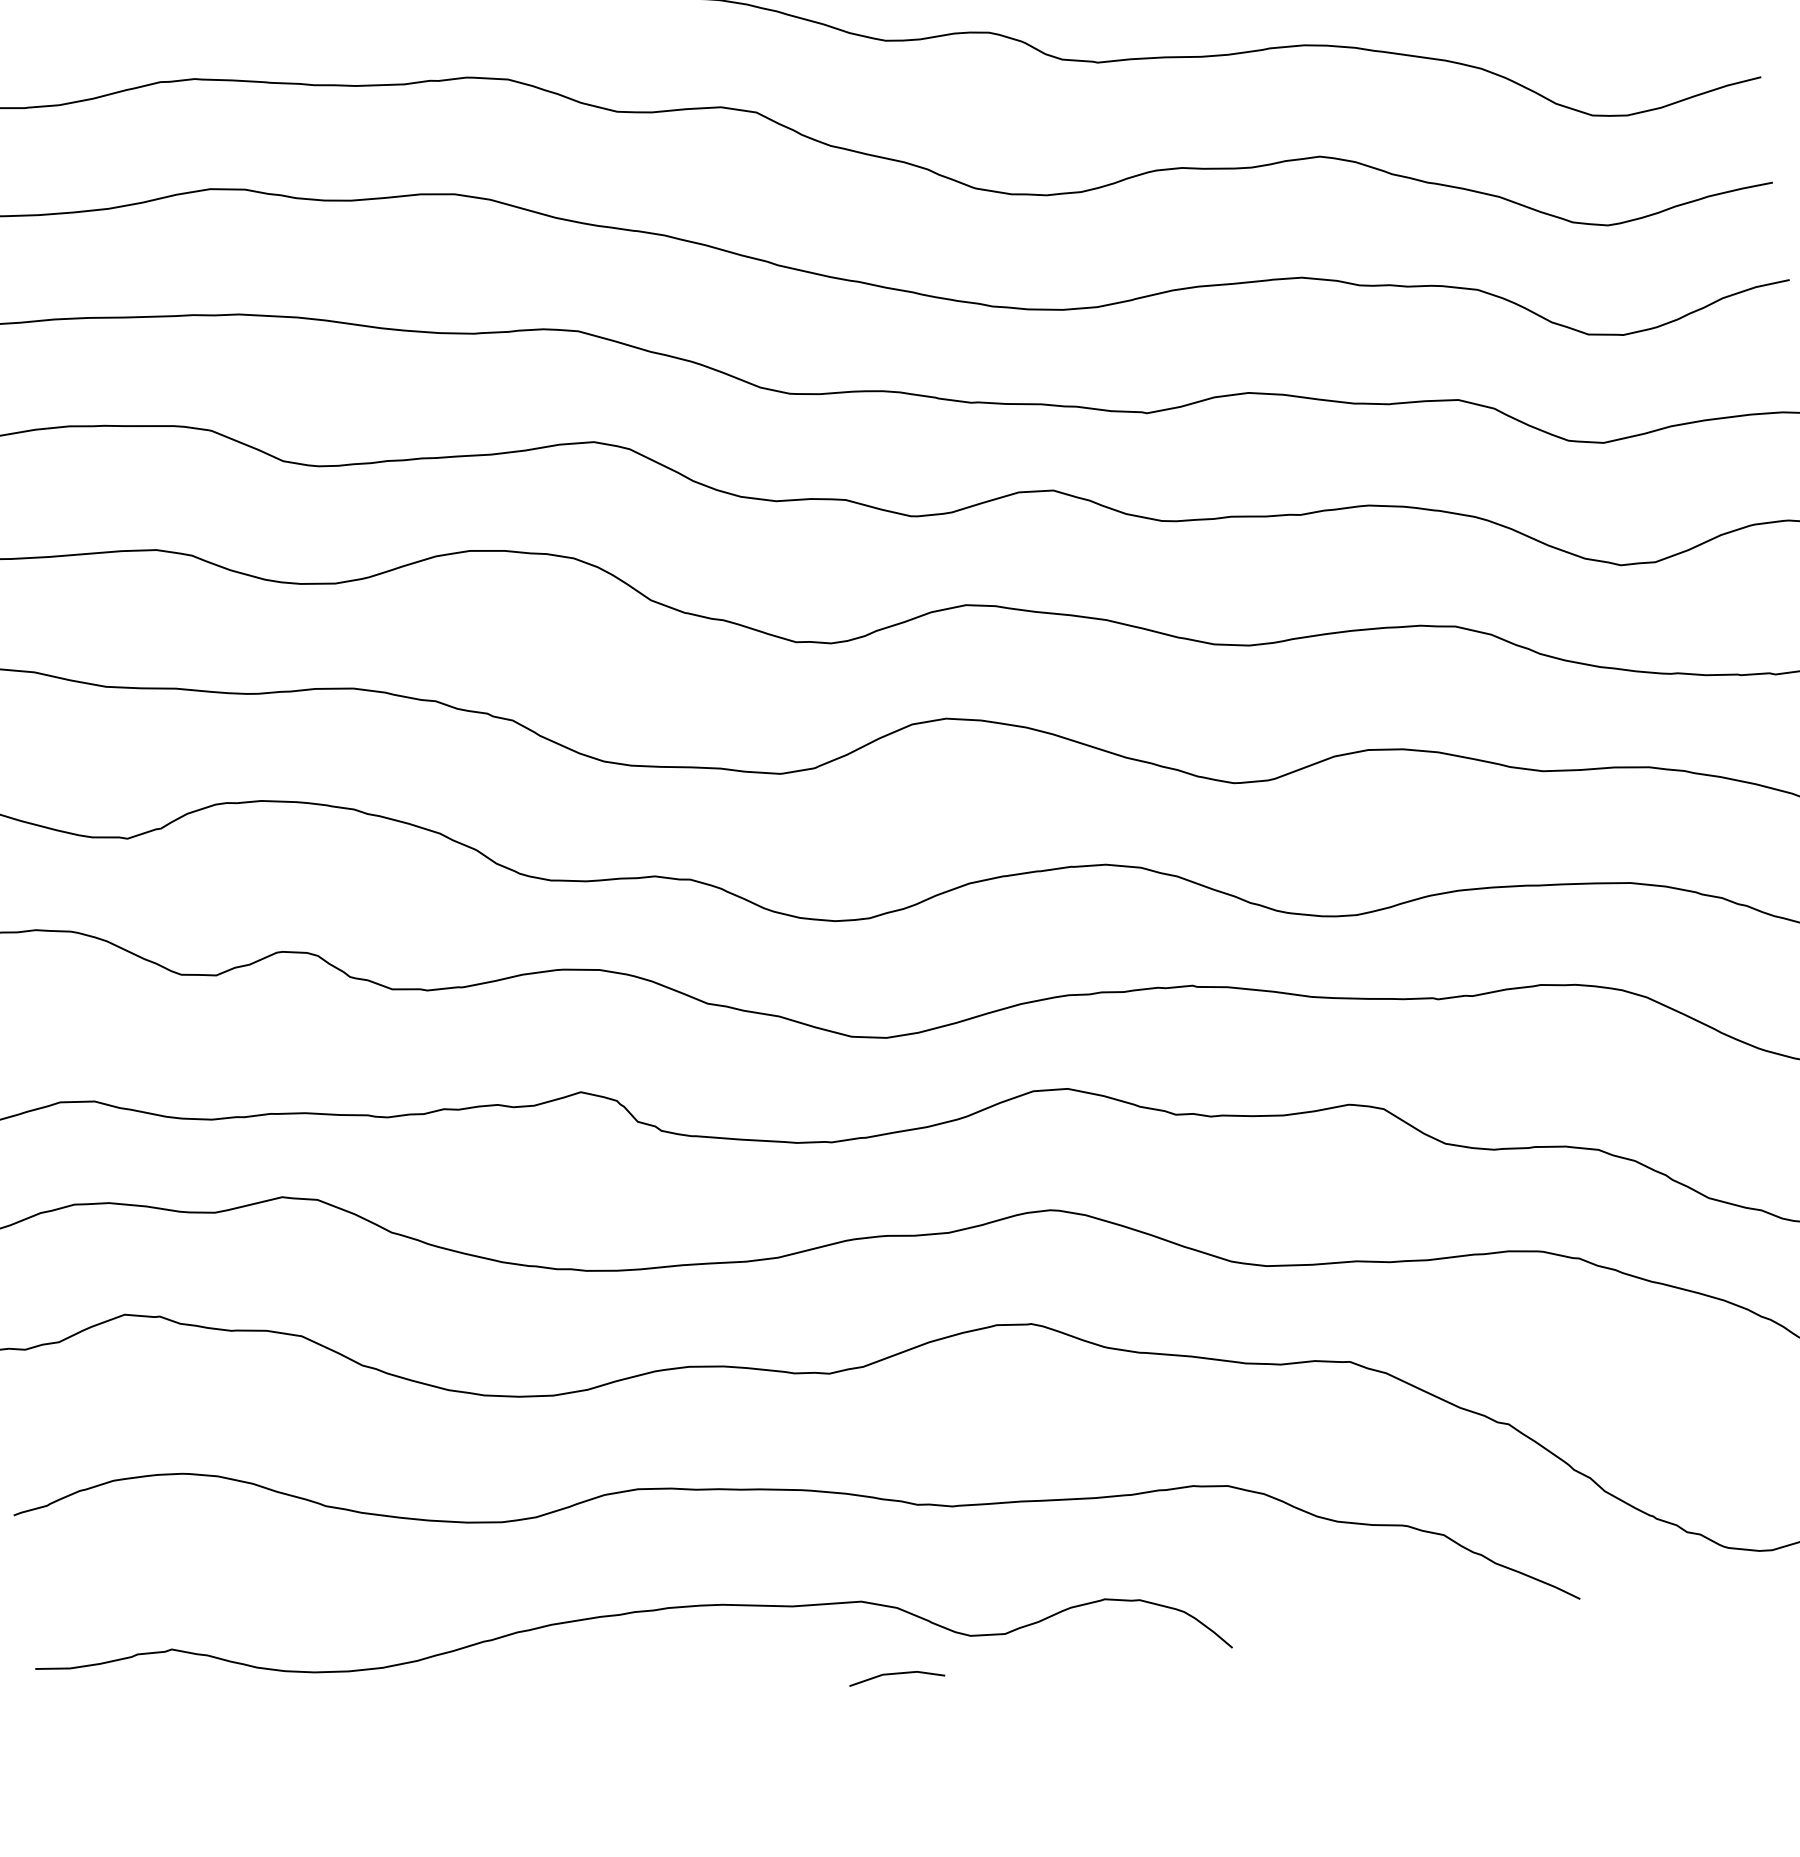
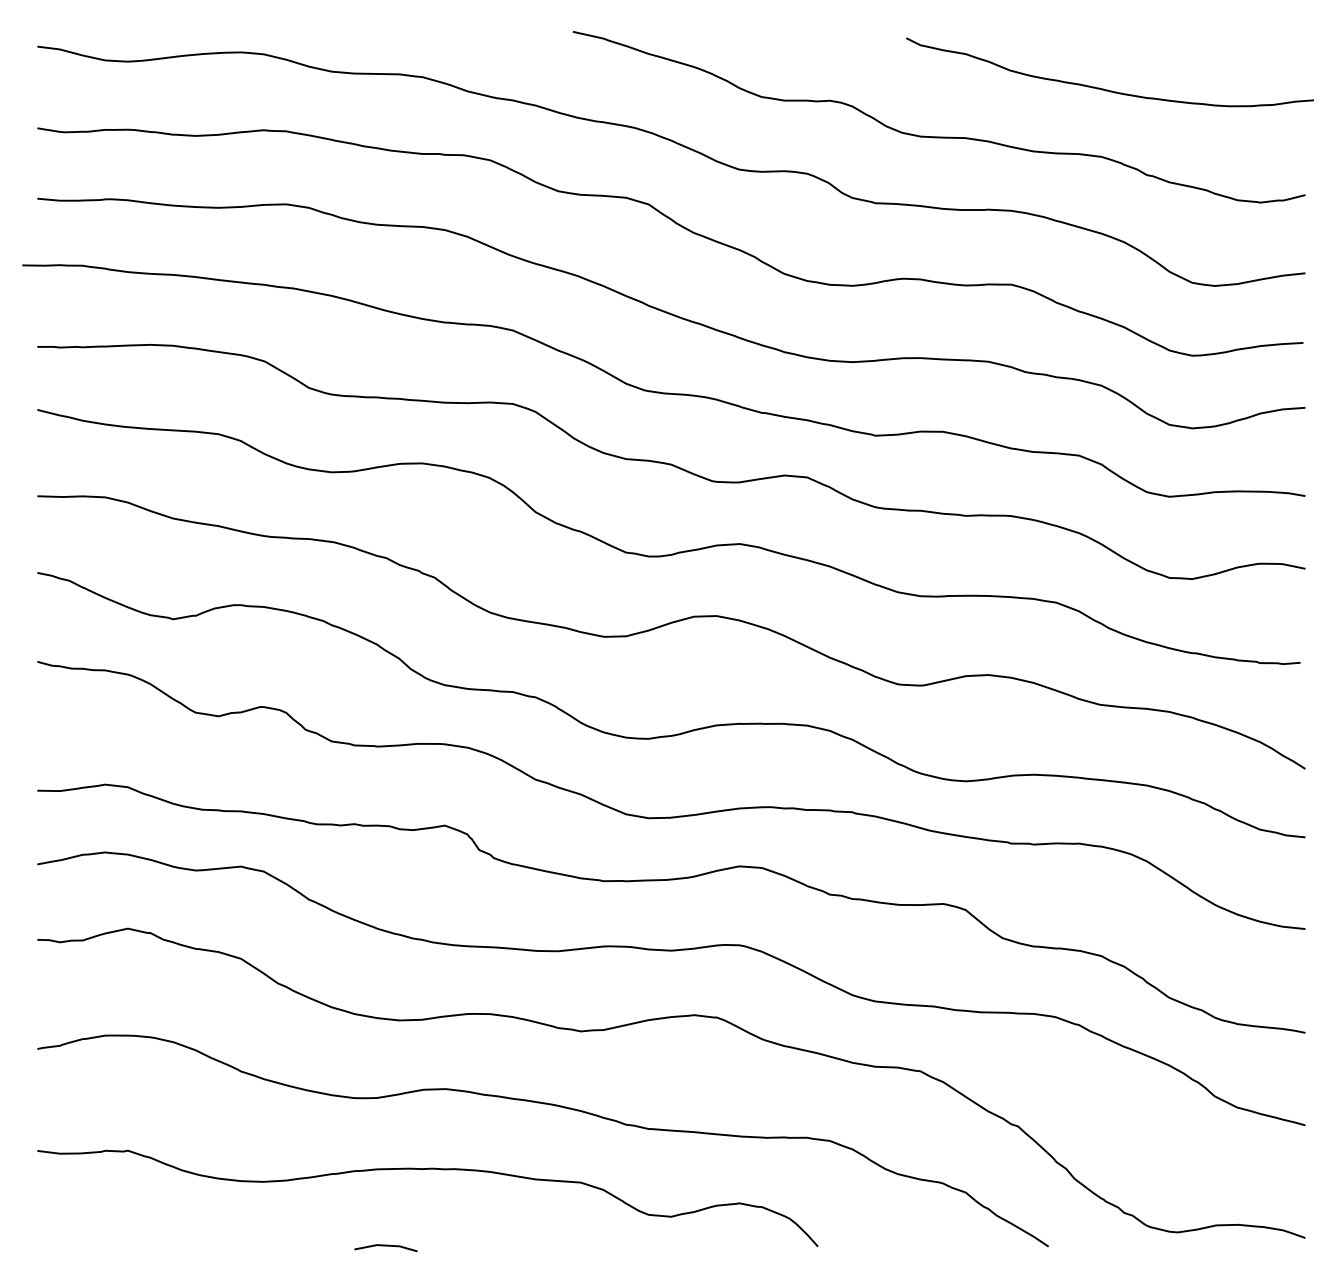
line: (895, 1675) -> (385, 1246), moved

